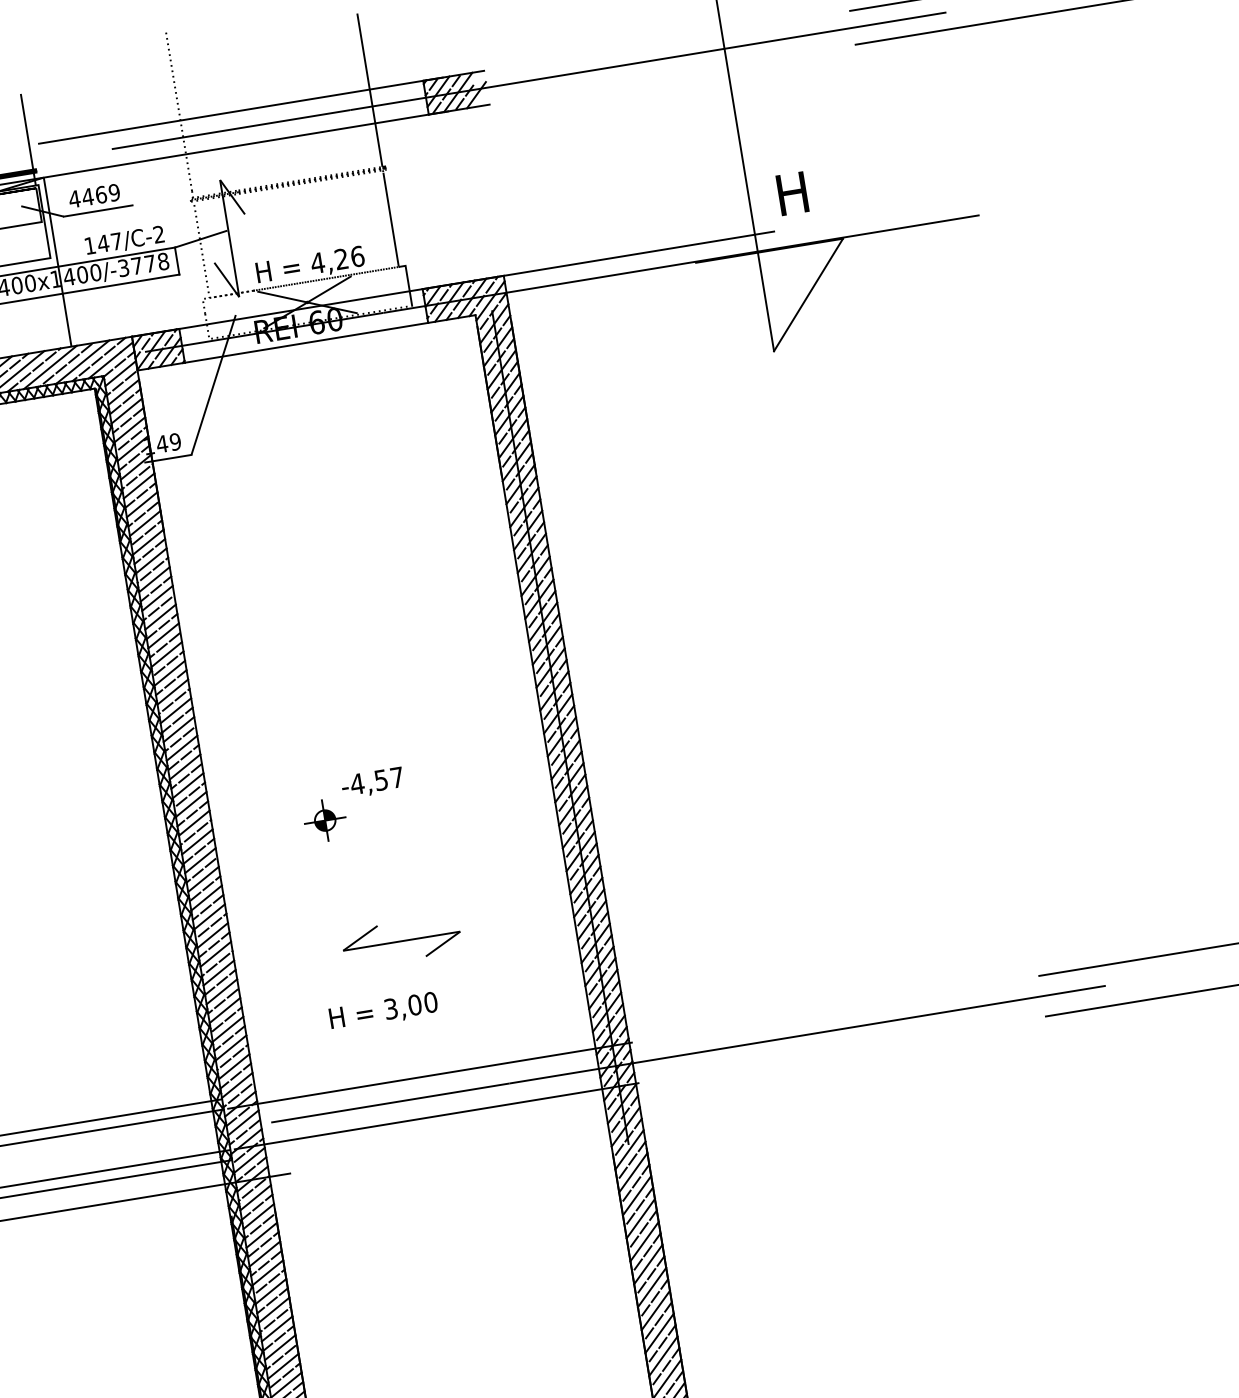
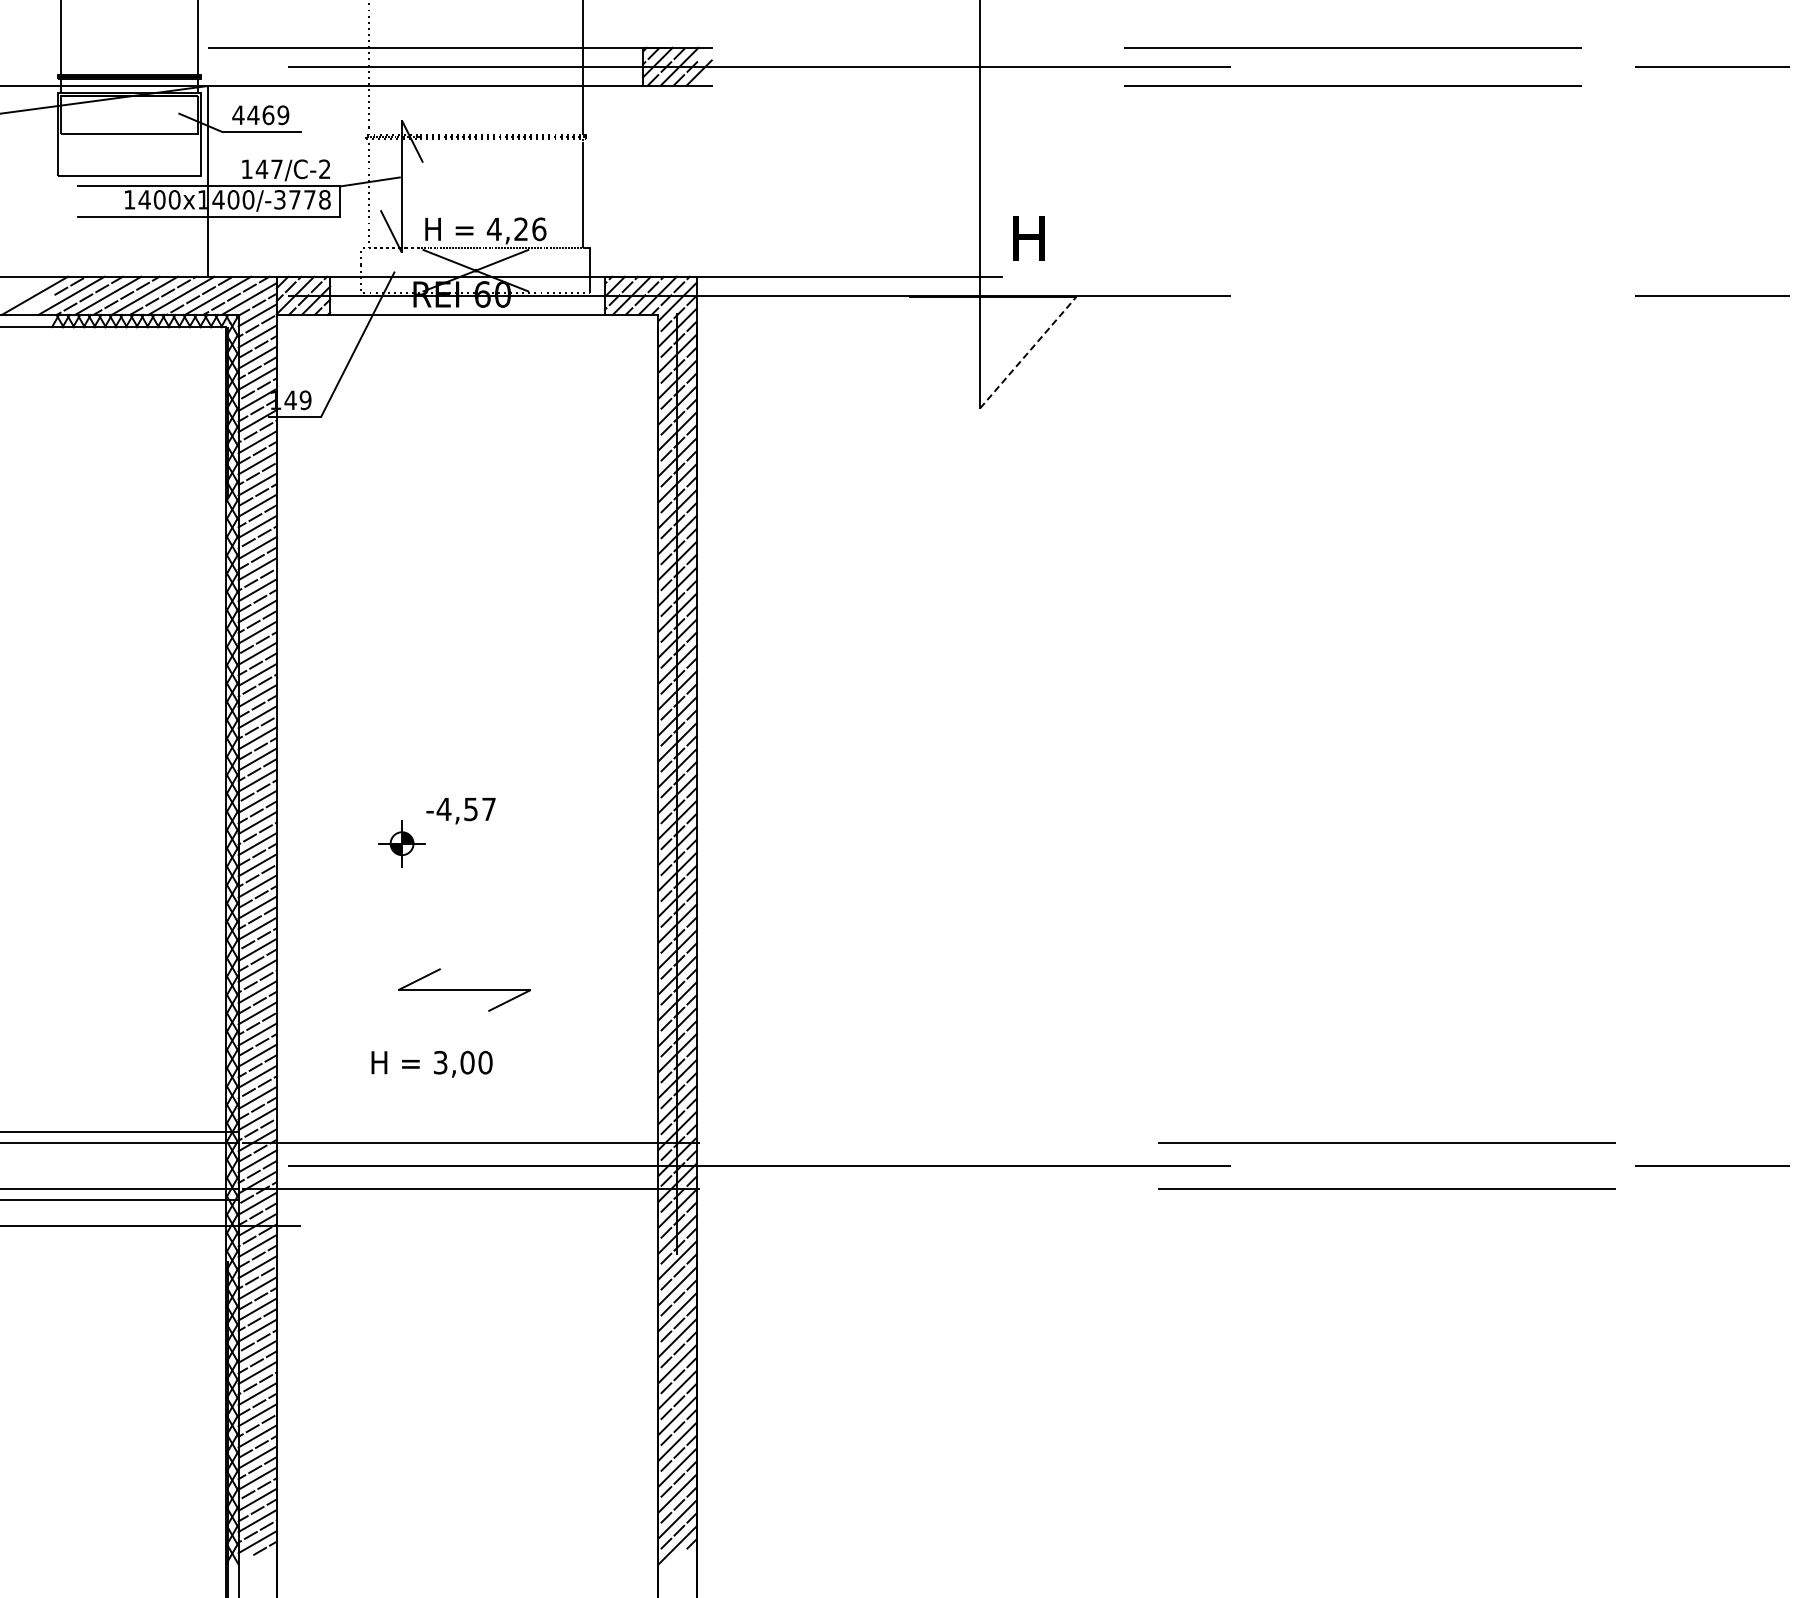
line: (808, 294) -> (1028, 352), solid -> dashed

